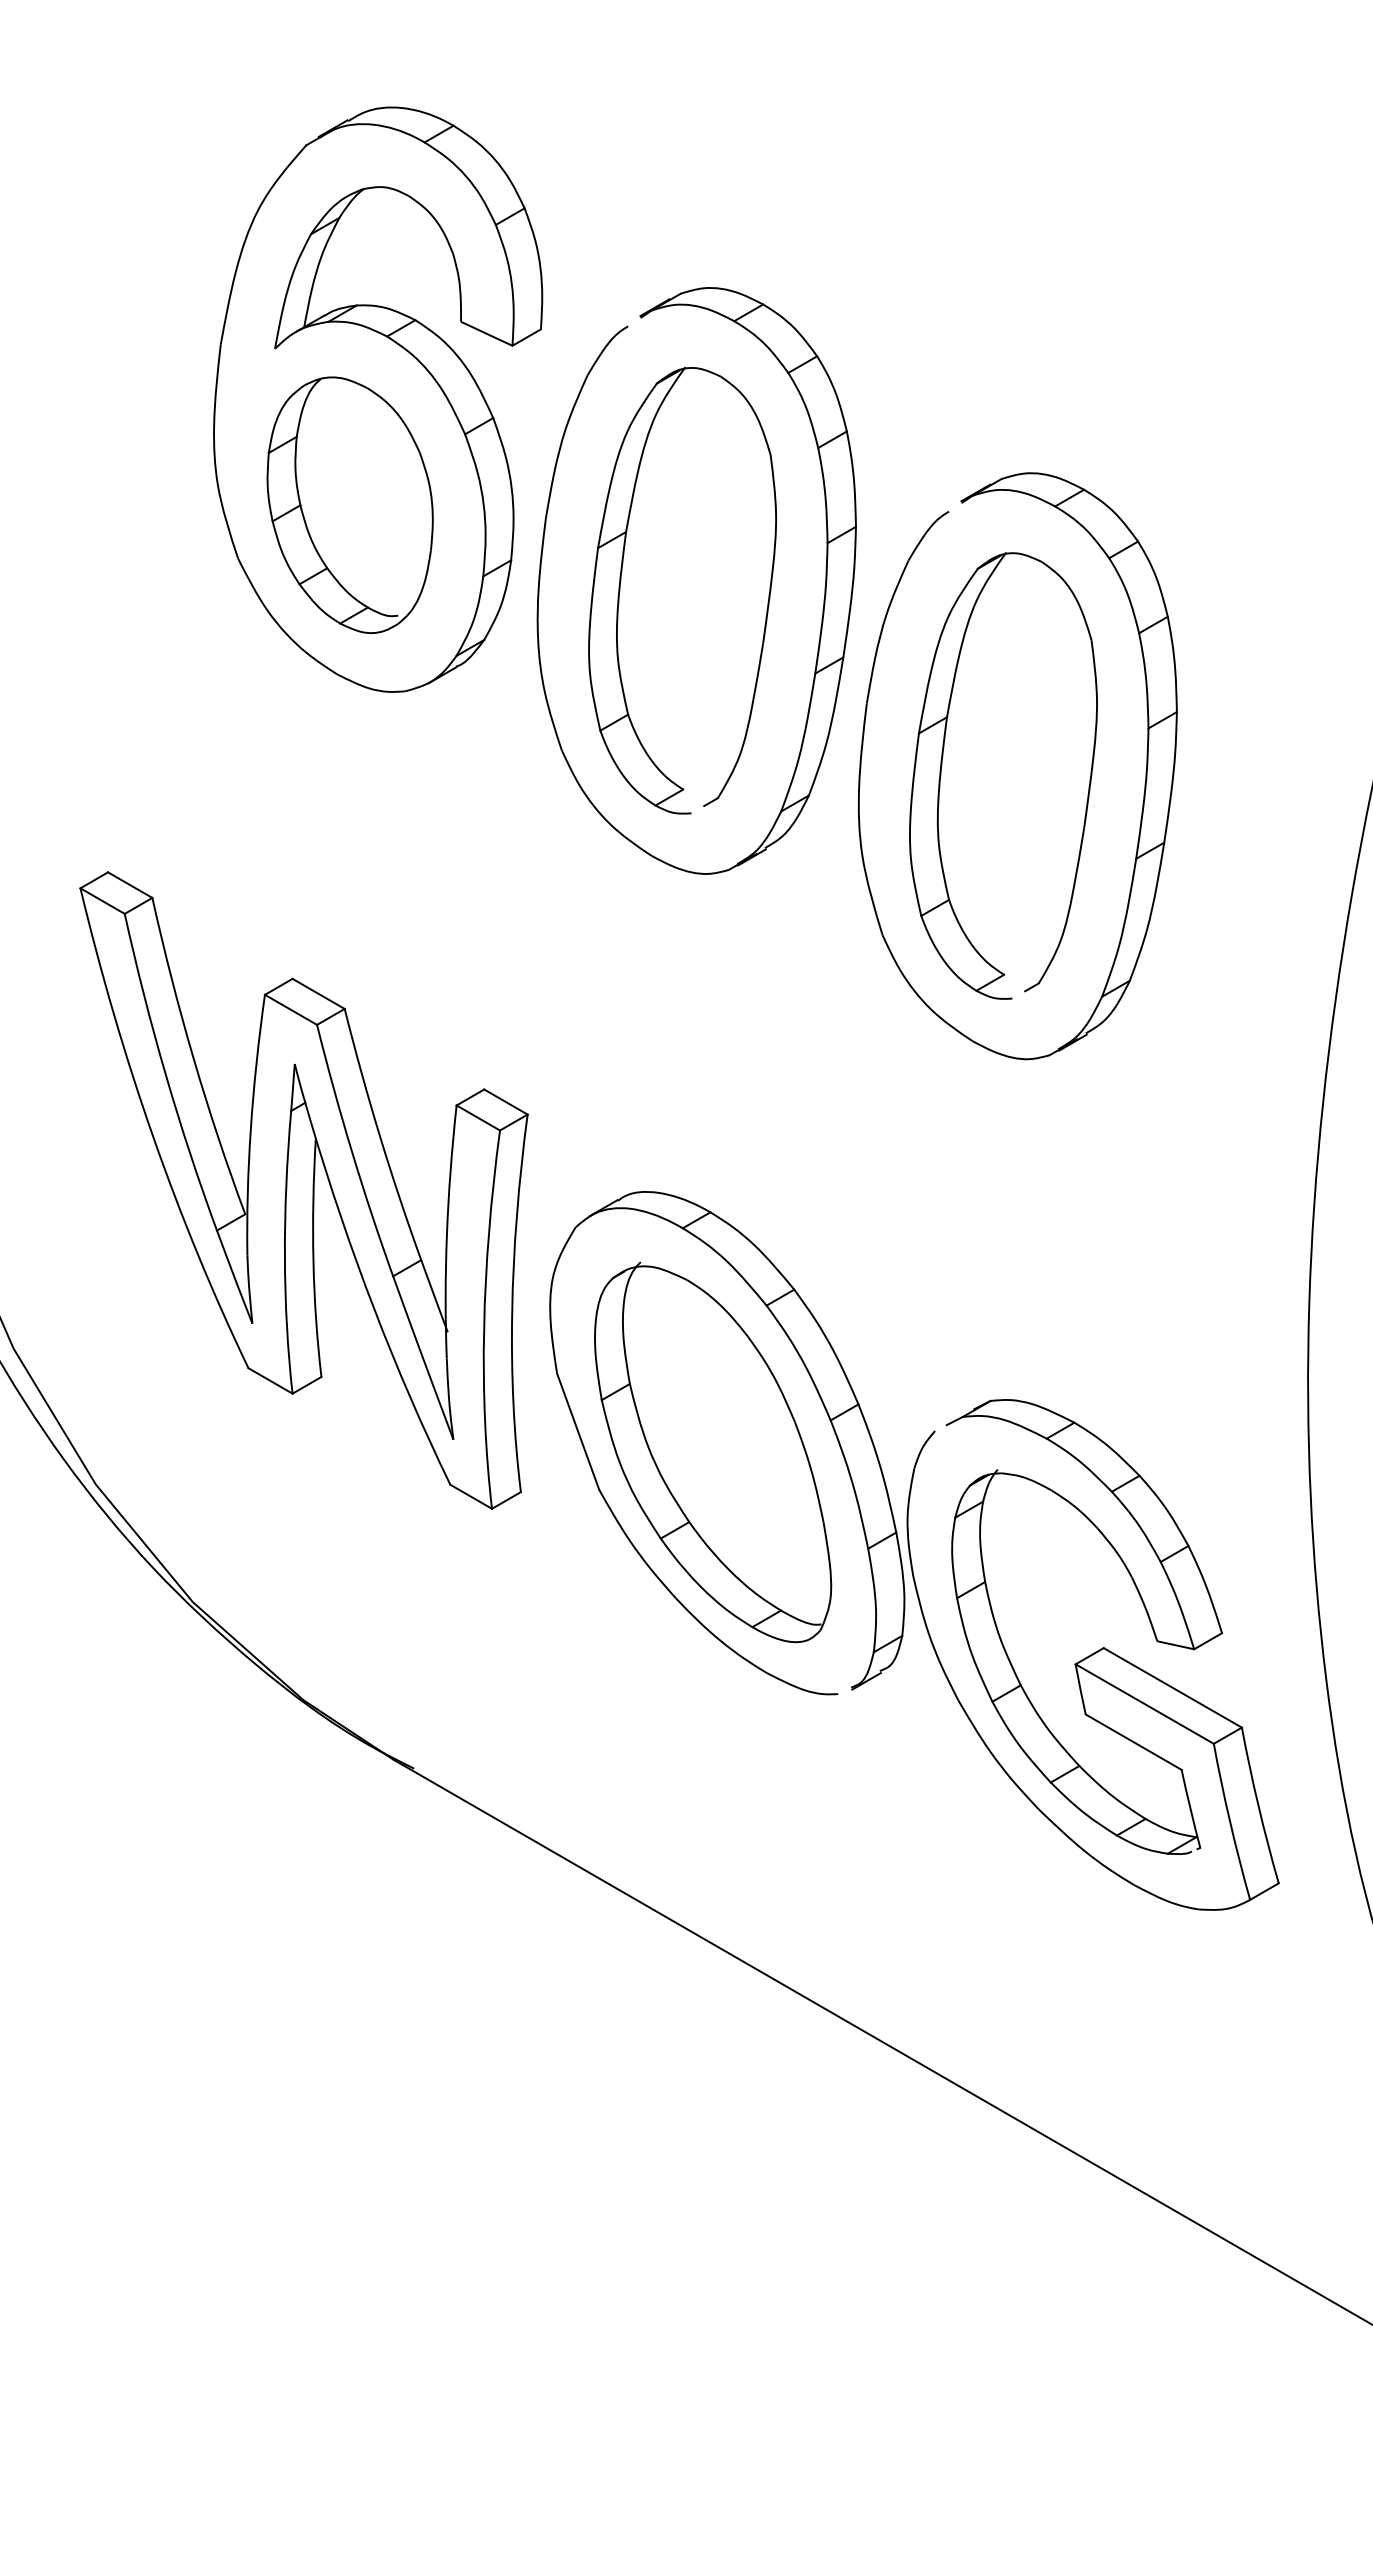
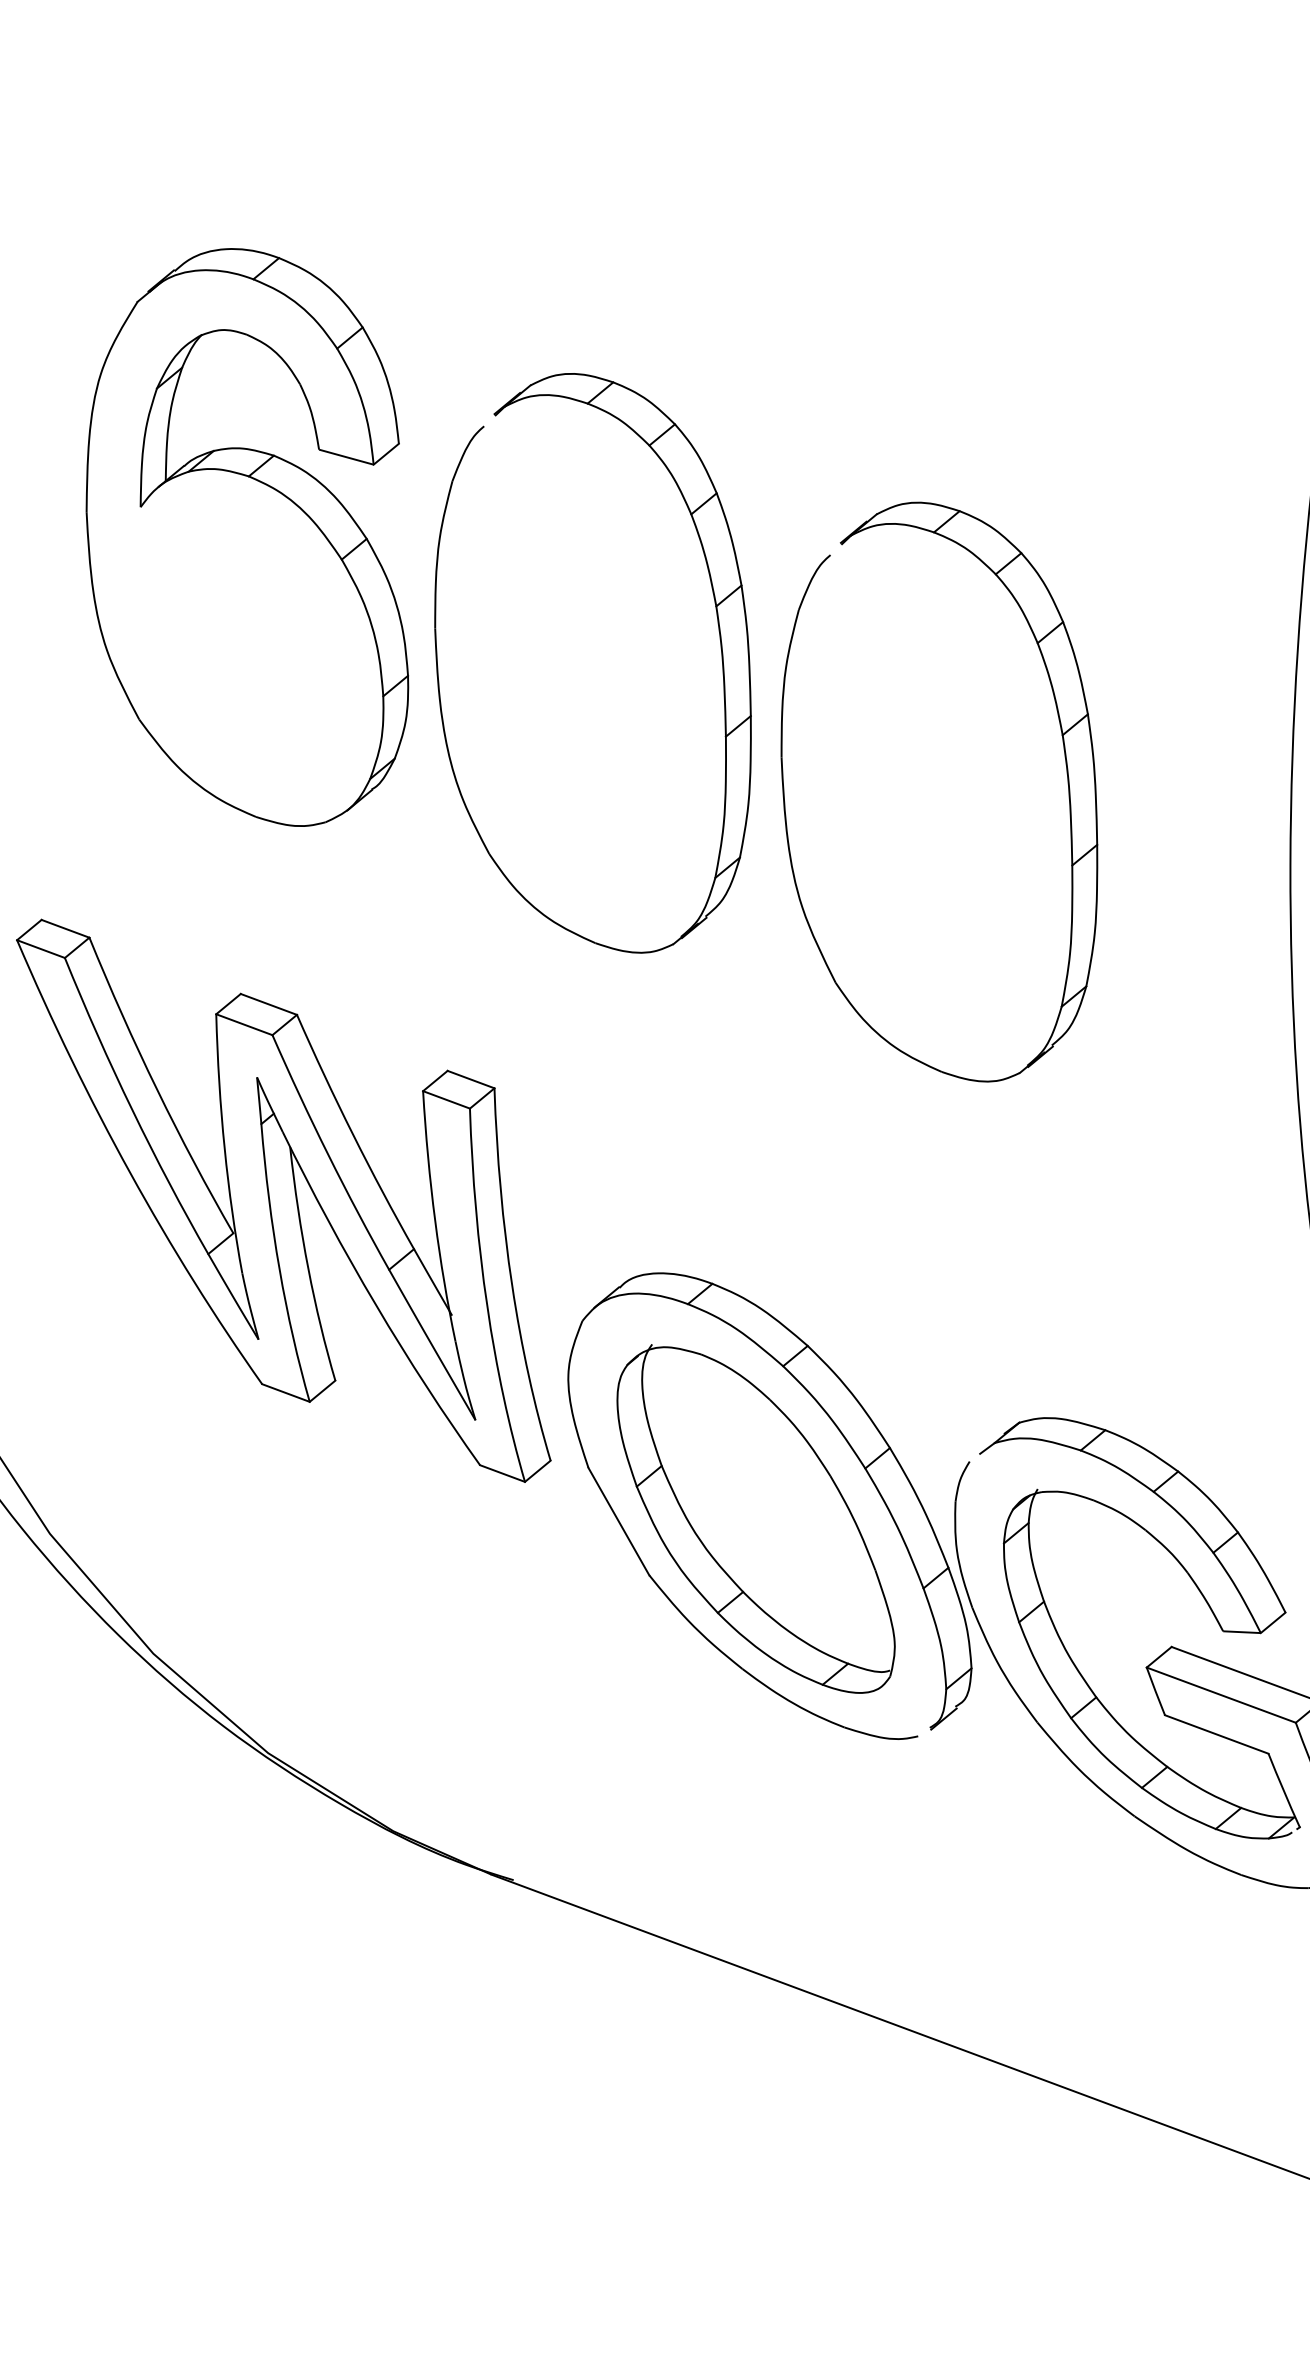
part: (349, 504) -> (239, 647), removed
part: (621, 581) -> (520, 678), removed
part: (942, 765) -> (866, 805), removed
part: (303, 1190) -> (286, 1200), moved

